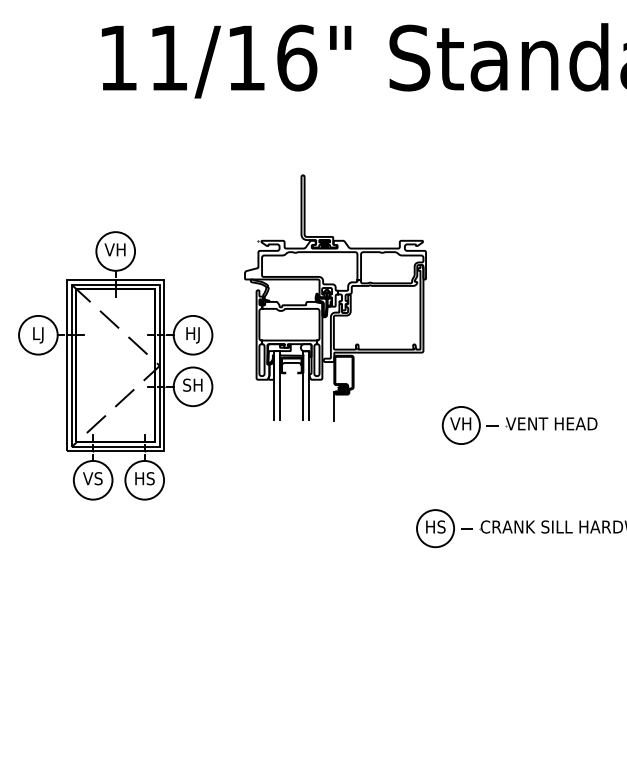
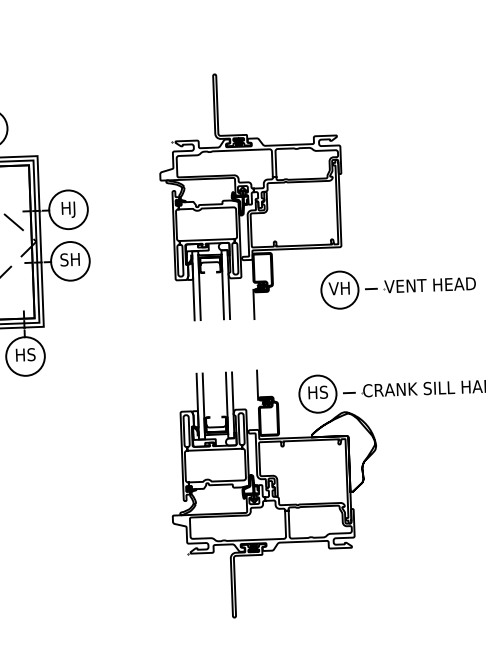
part: (335, 297) -> (251, 195), moved
part: (388, 625) -> (274, 492), added

